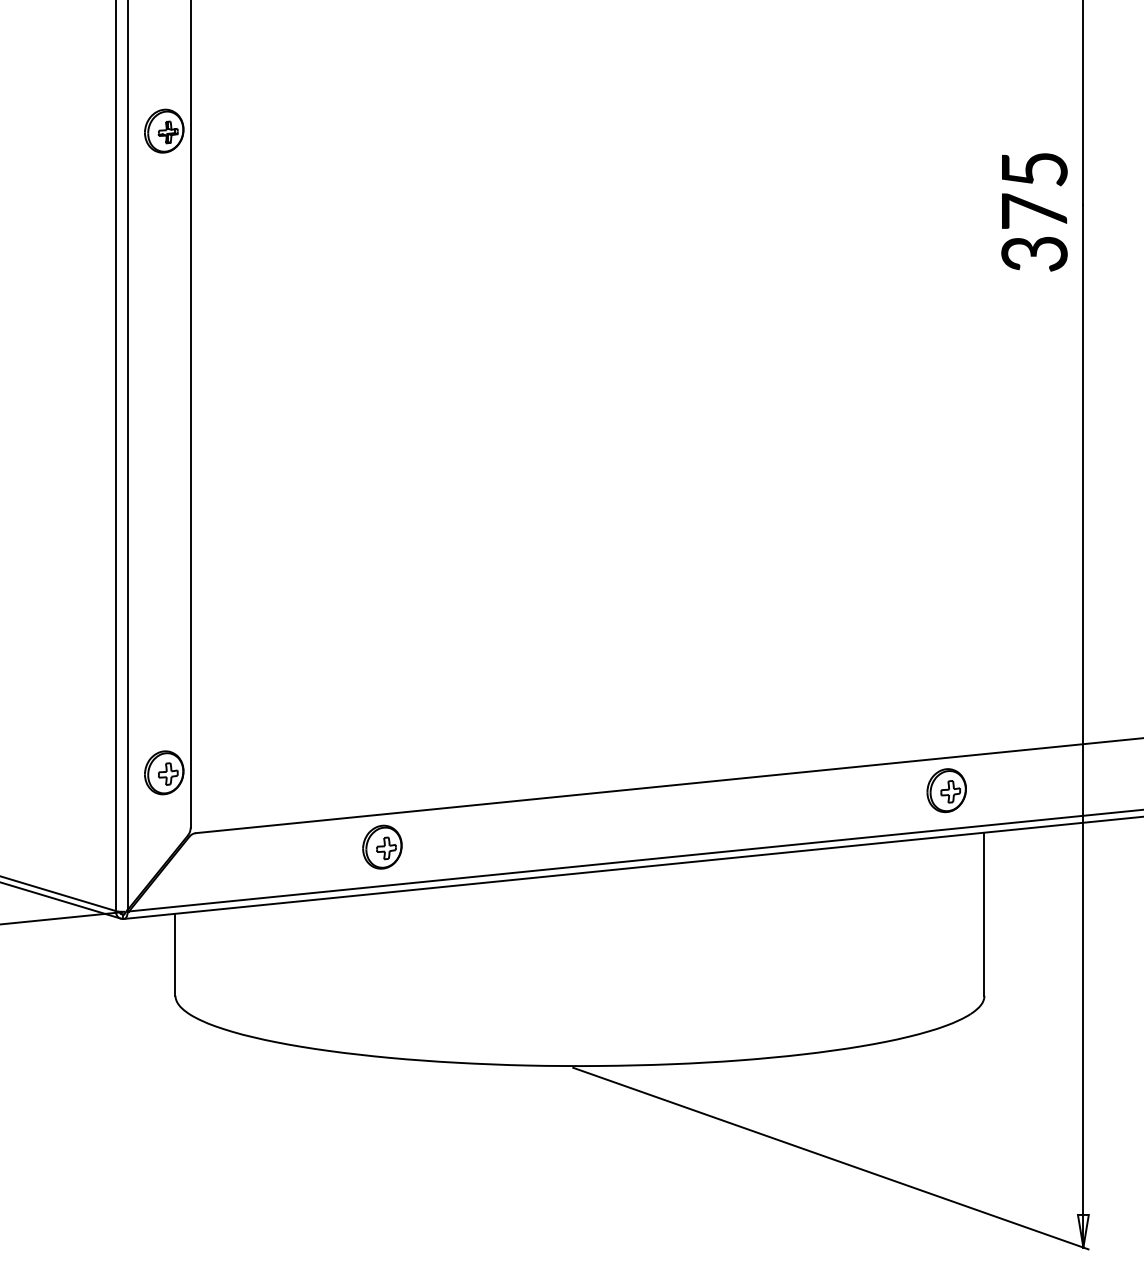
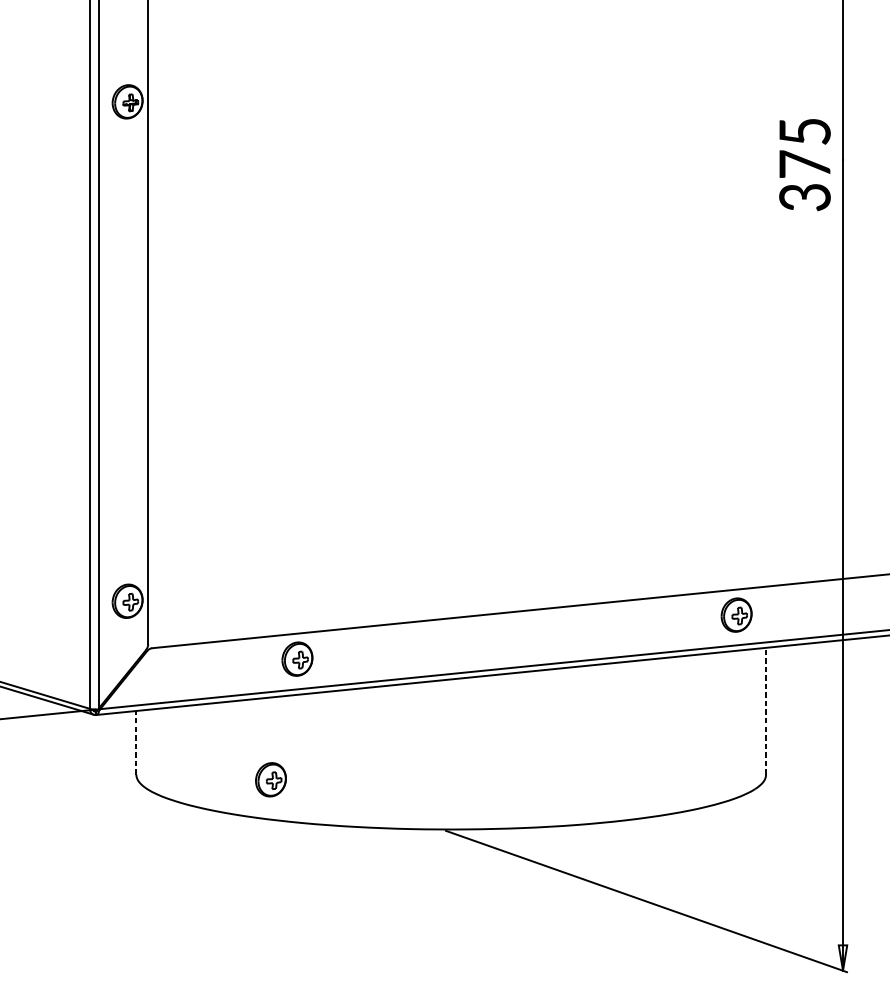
line: (984, 914) -> (766, 711), solid -> dashed
line: (175, 954) -> (136, 742), solid -> dashed
part: (348, 1001) -> (271, 779), added

